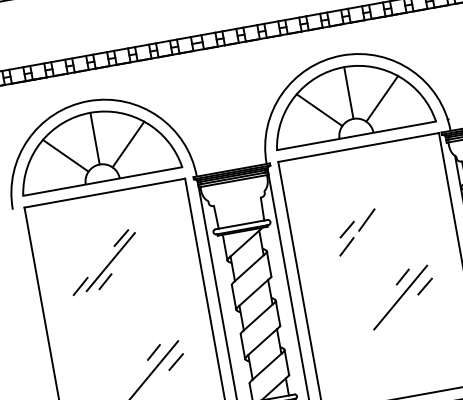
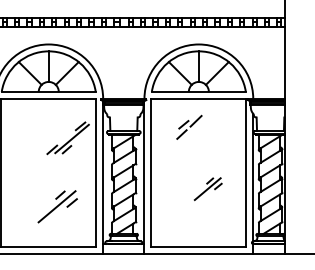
part: (357, 230) -> (189, 126), moved
part: (102, 262) -> (67, 138), moved
part: (402, 296) -> (208, 188), size x0.7

